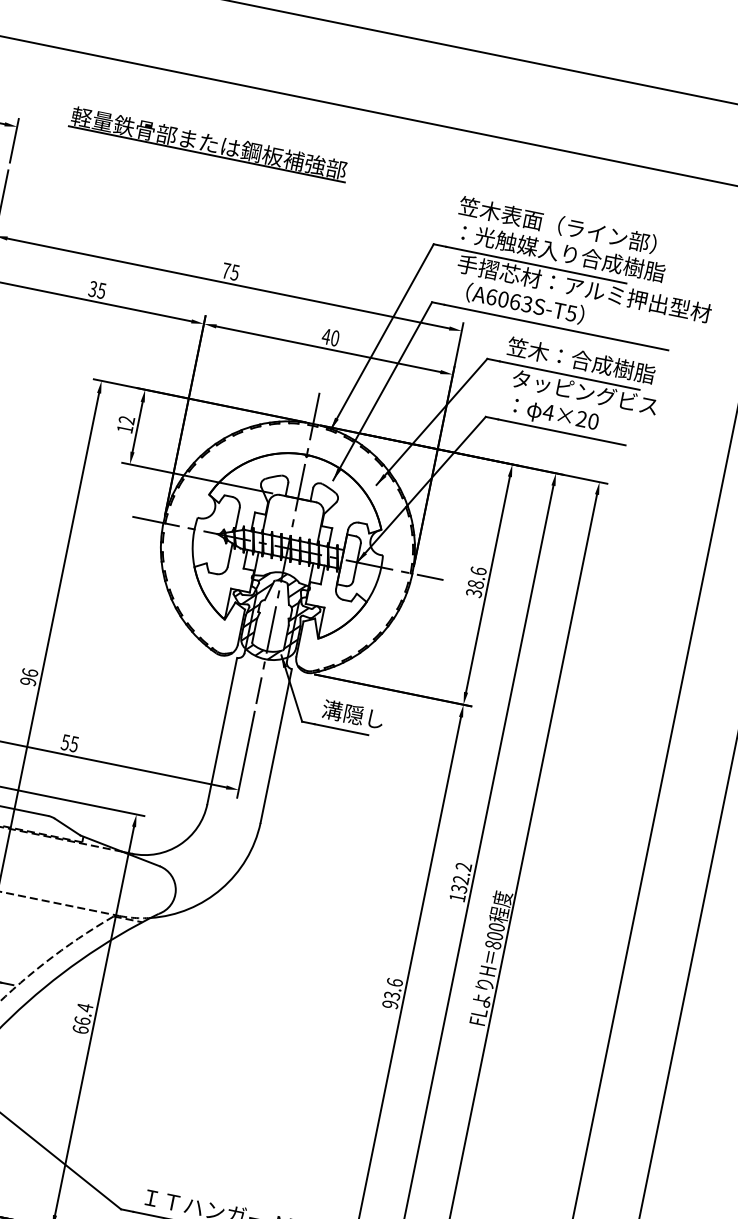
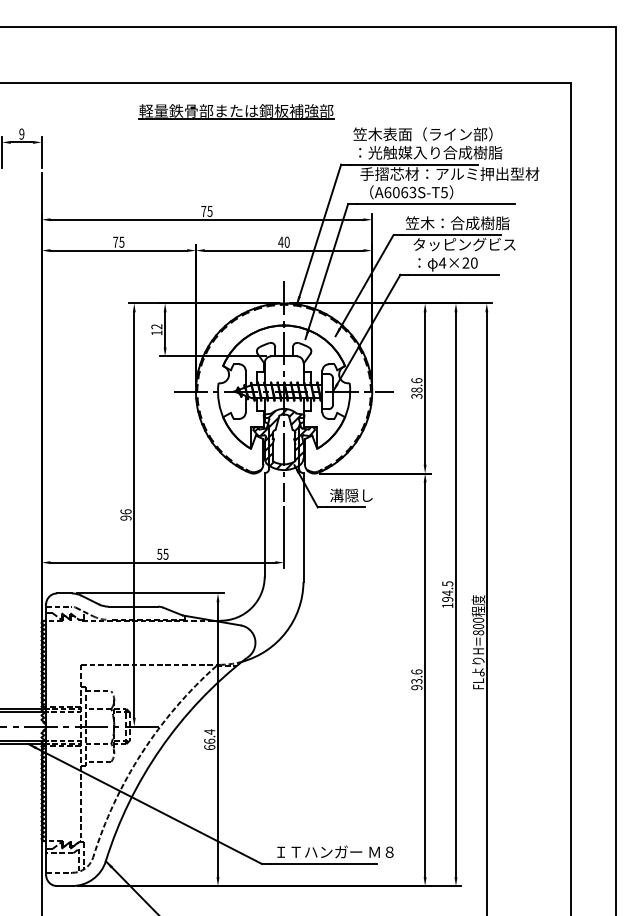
part: (209, 143) -> (236, 111), moved
text: (92, 287) -> (115, 241), 35 -> 75
text: (461, 877) -> (447, 591), 132.2 -> 194.5

